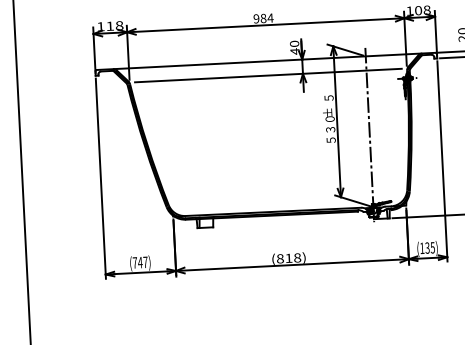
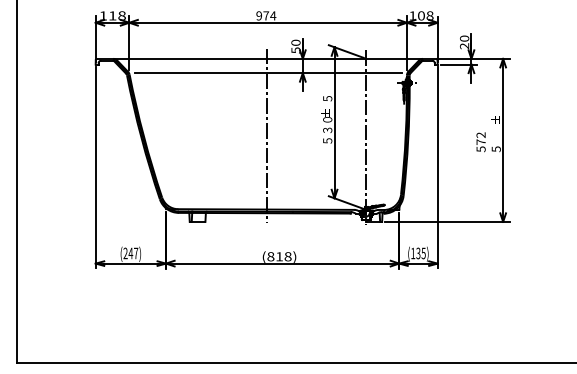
text: (263, 18) -> (266, 15), 984 -> 974
text: (294, 51) -> (295, 50), 40 -> 50
line: (269, 137) -> (266, 135), added
text: (134, 262) -> (125, 253), (747) -> (247)

